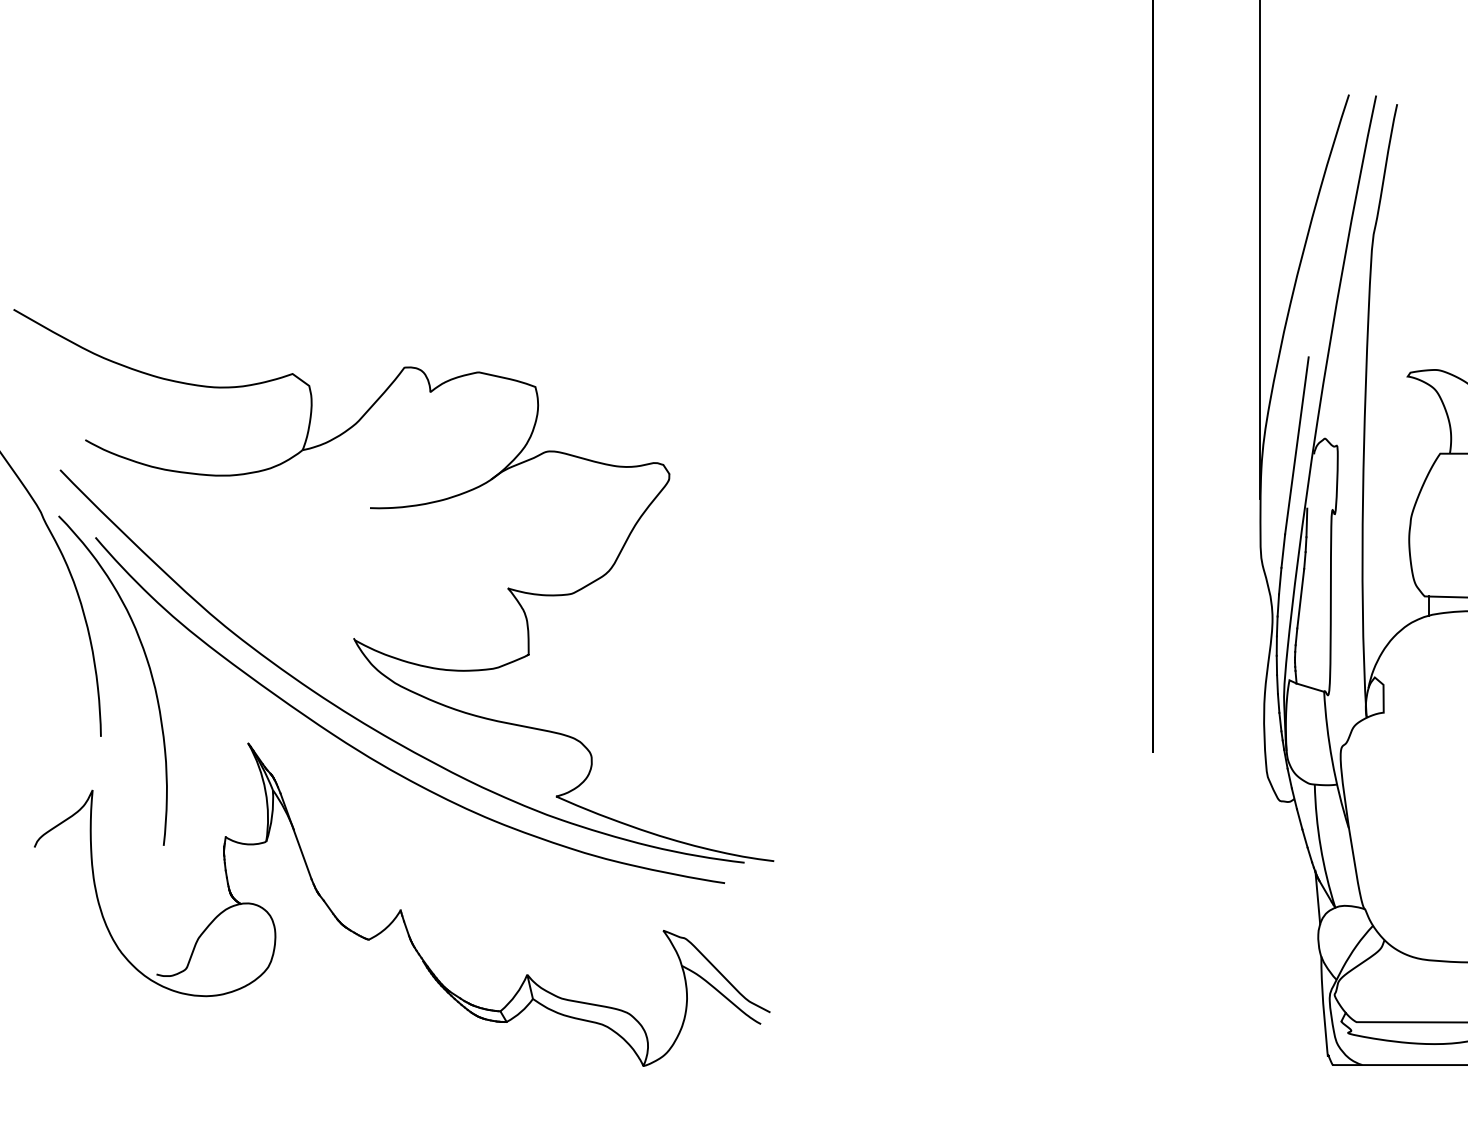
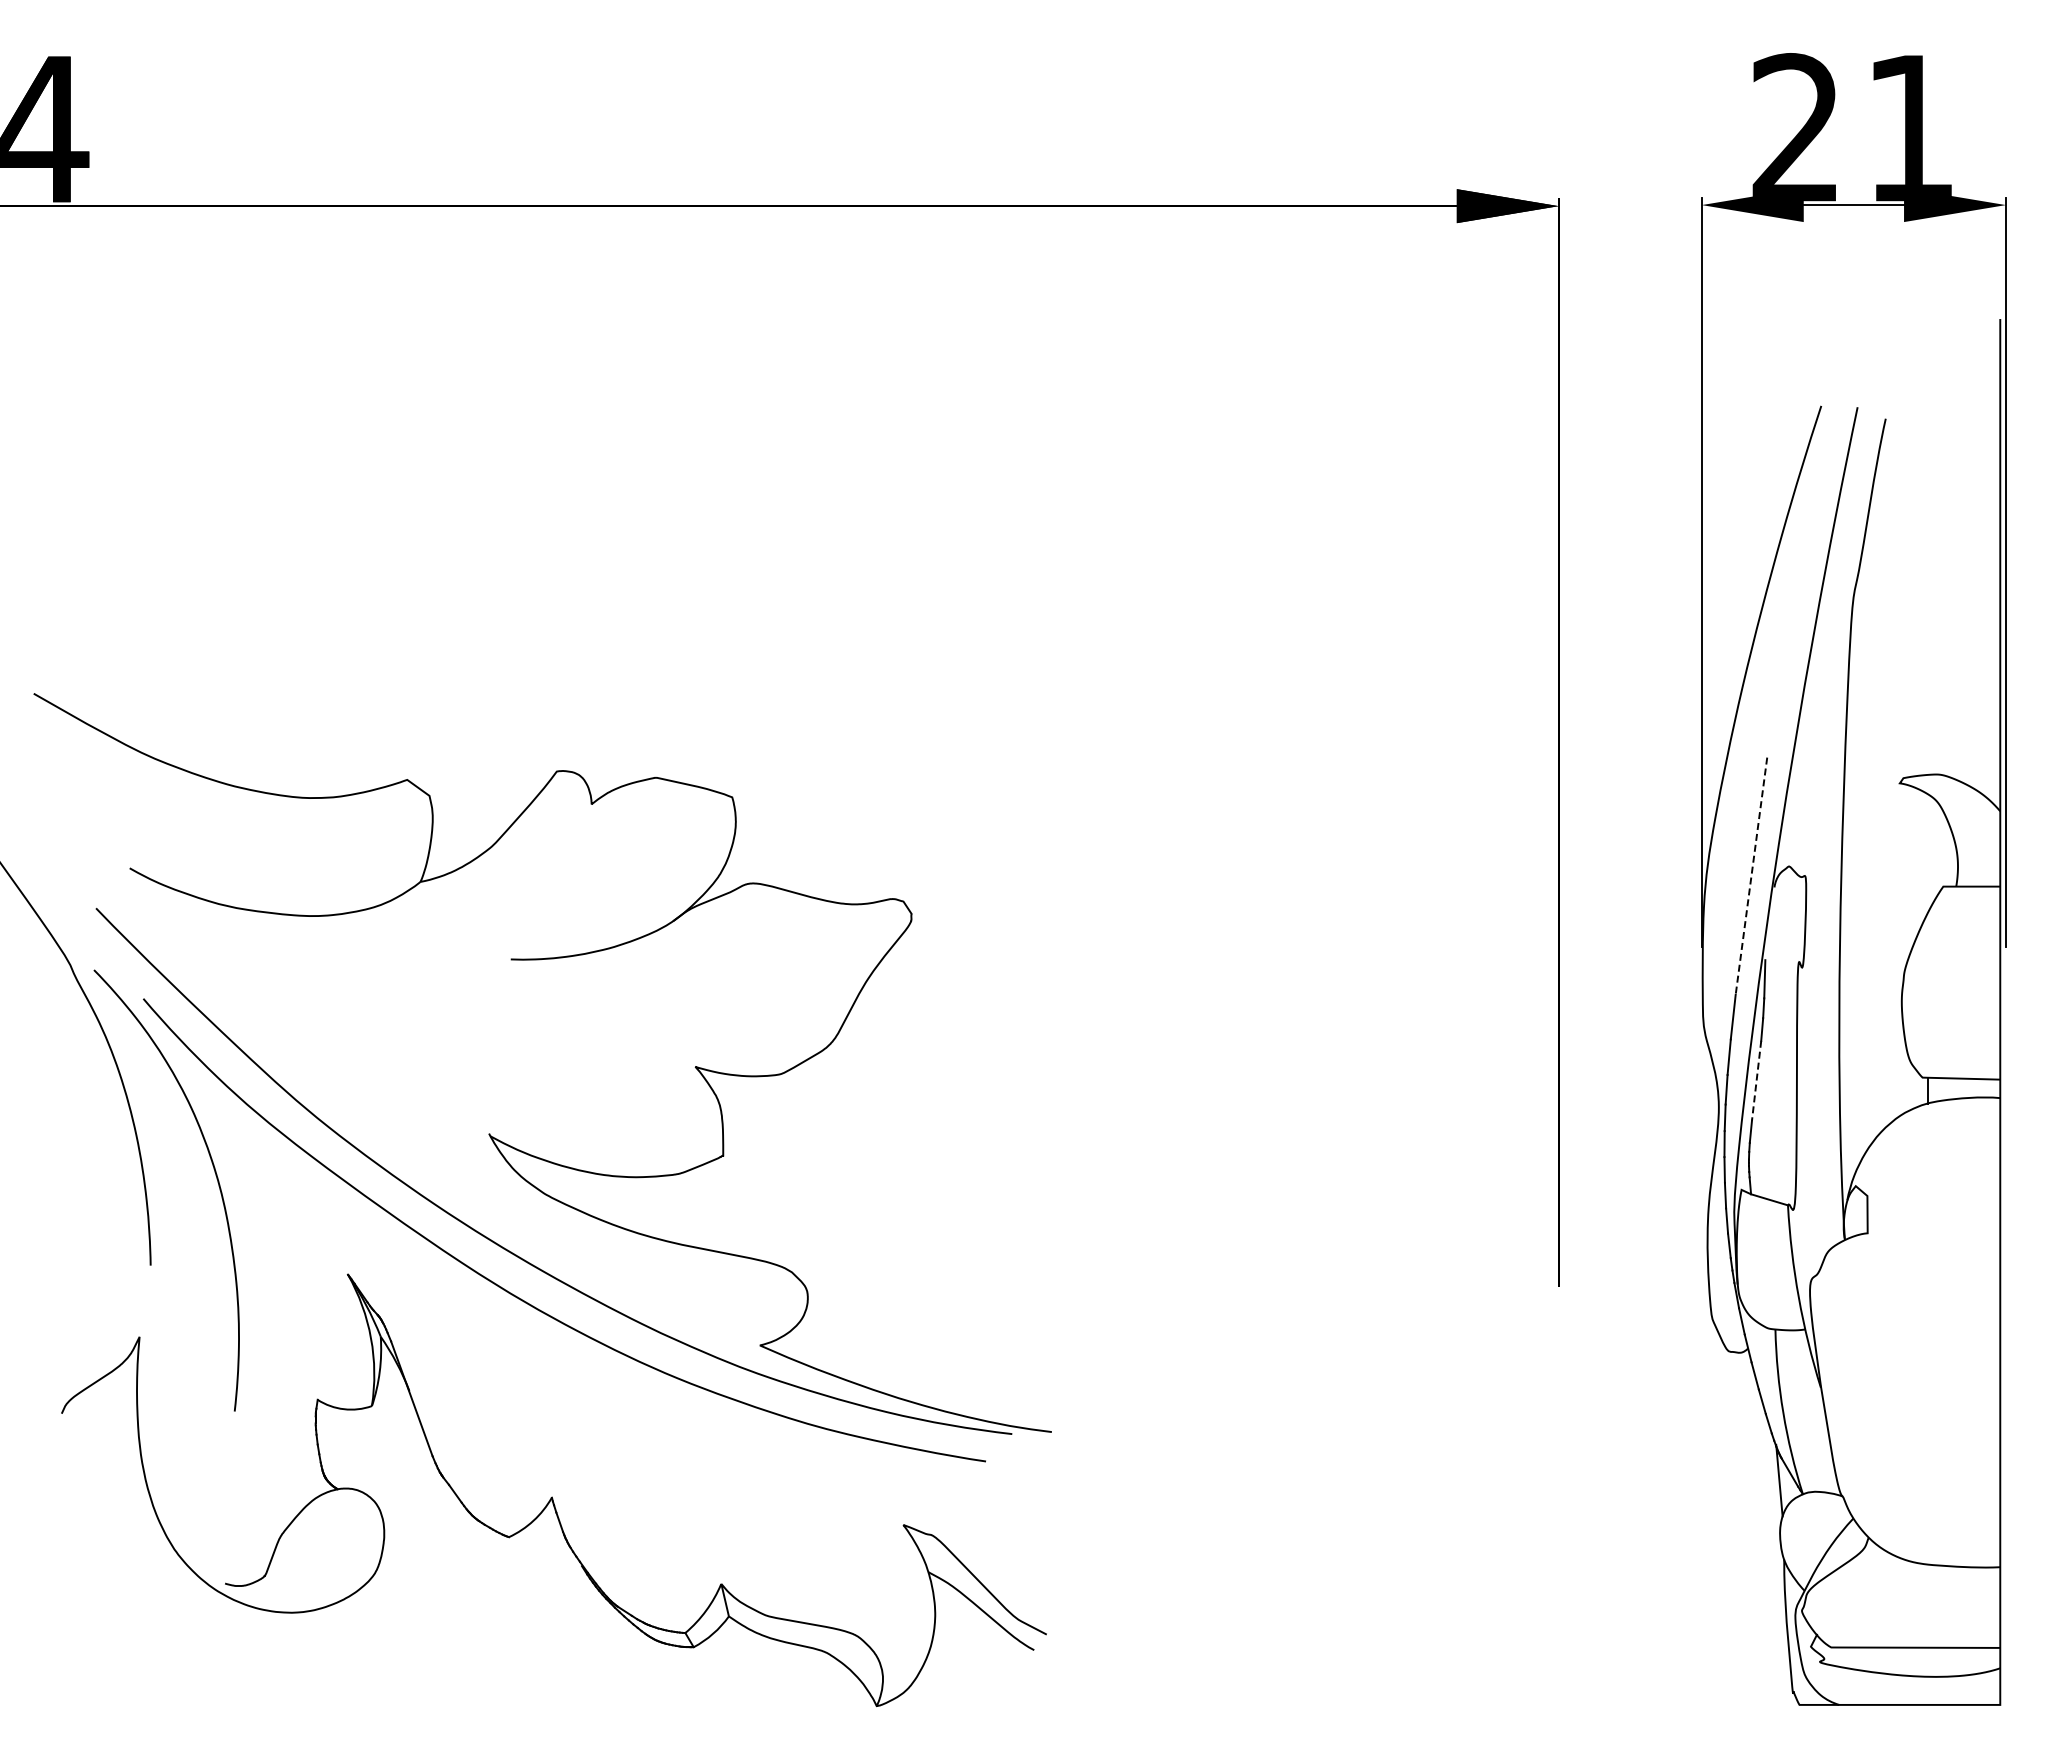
line: (1296, 446) -> (1751, 876), solid -> dashed
line: (1300, 599) -> (1756, 1081), solid -> dashed

